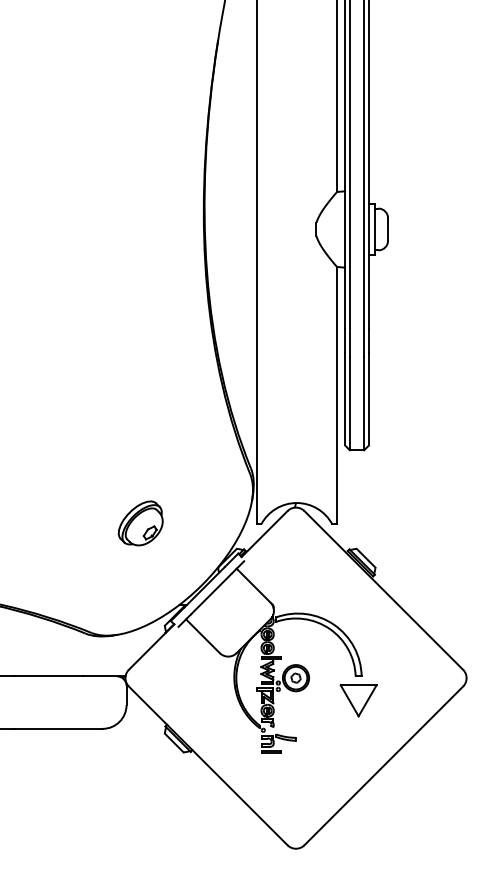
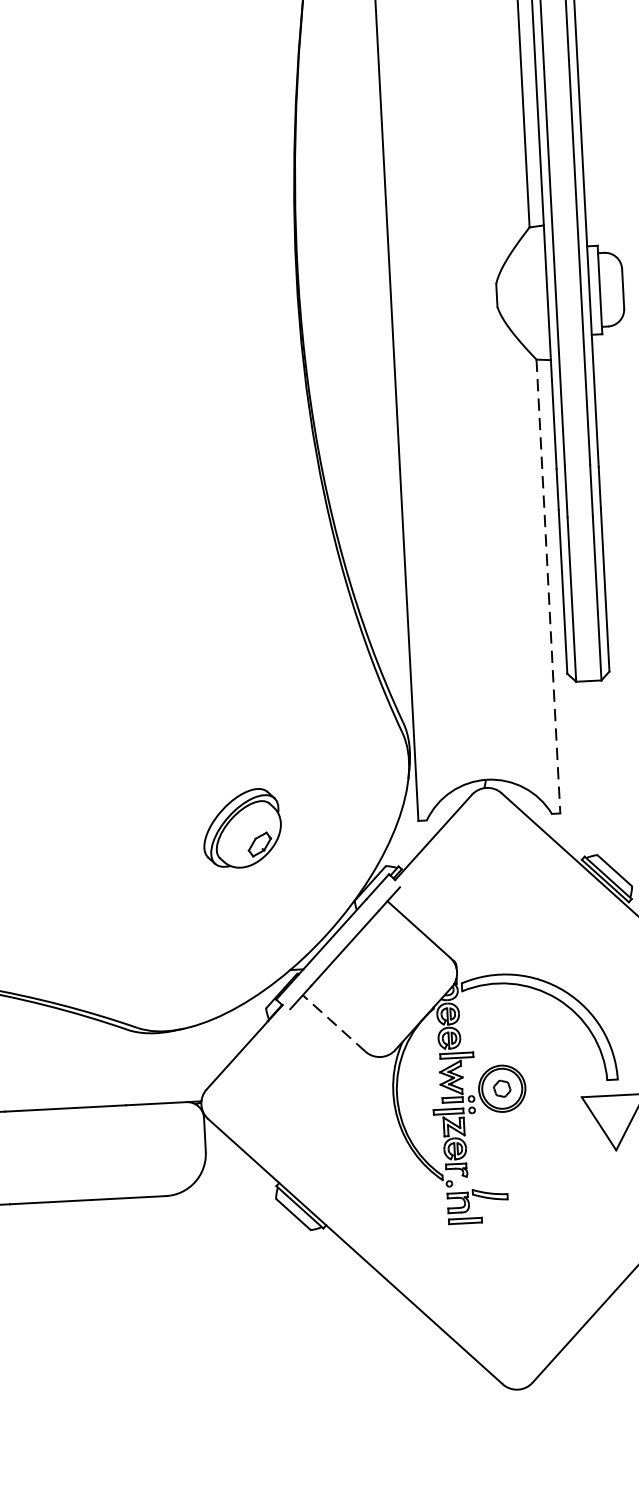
line: (337, 395) -> (549, 586), solid -> dashed
part: (140, 523) -> (241, 828), moved
line: (202, 636) -> (333, 1023), solid -> dashed

